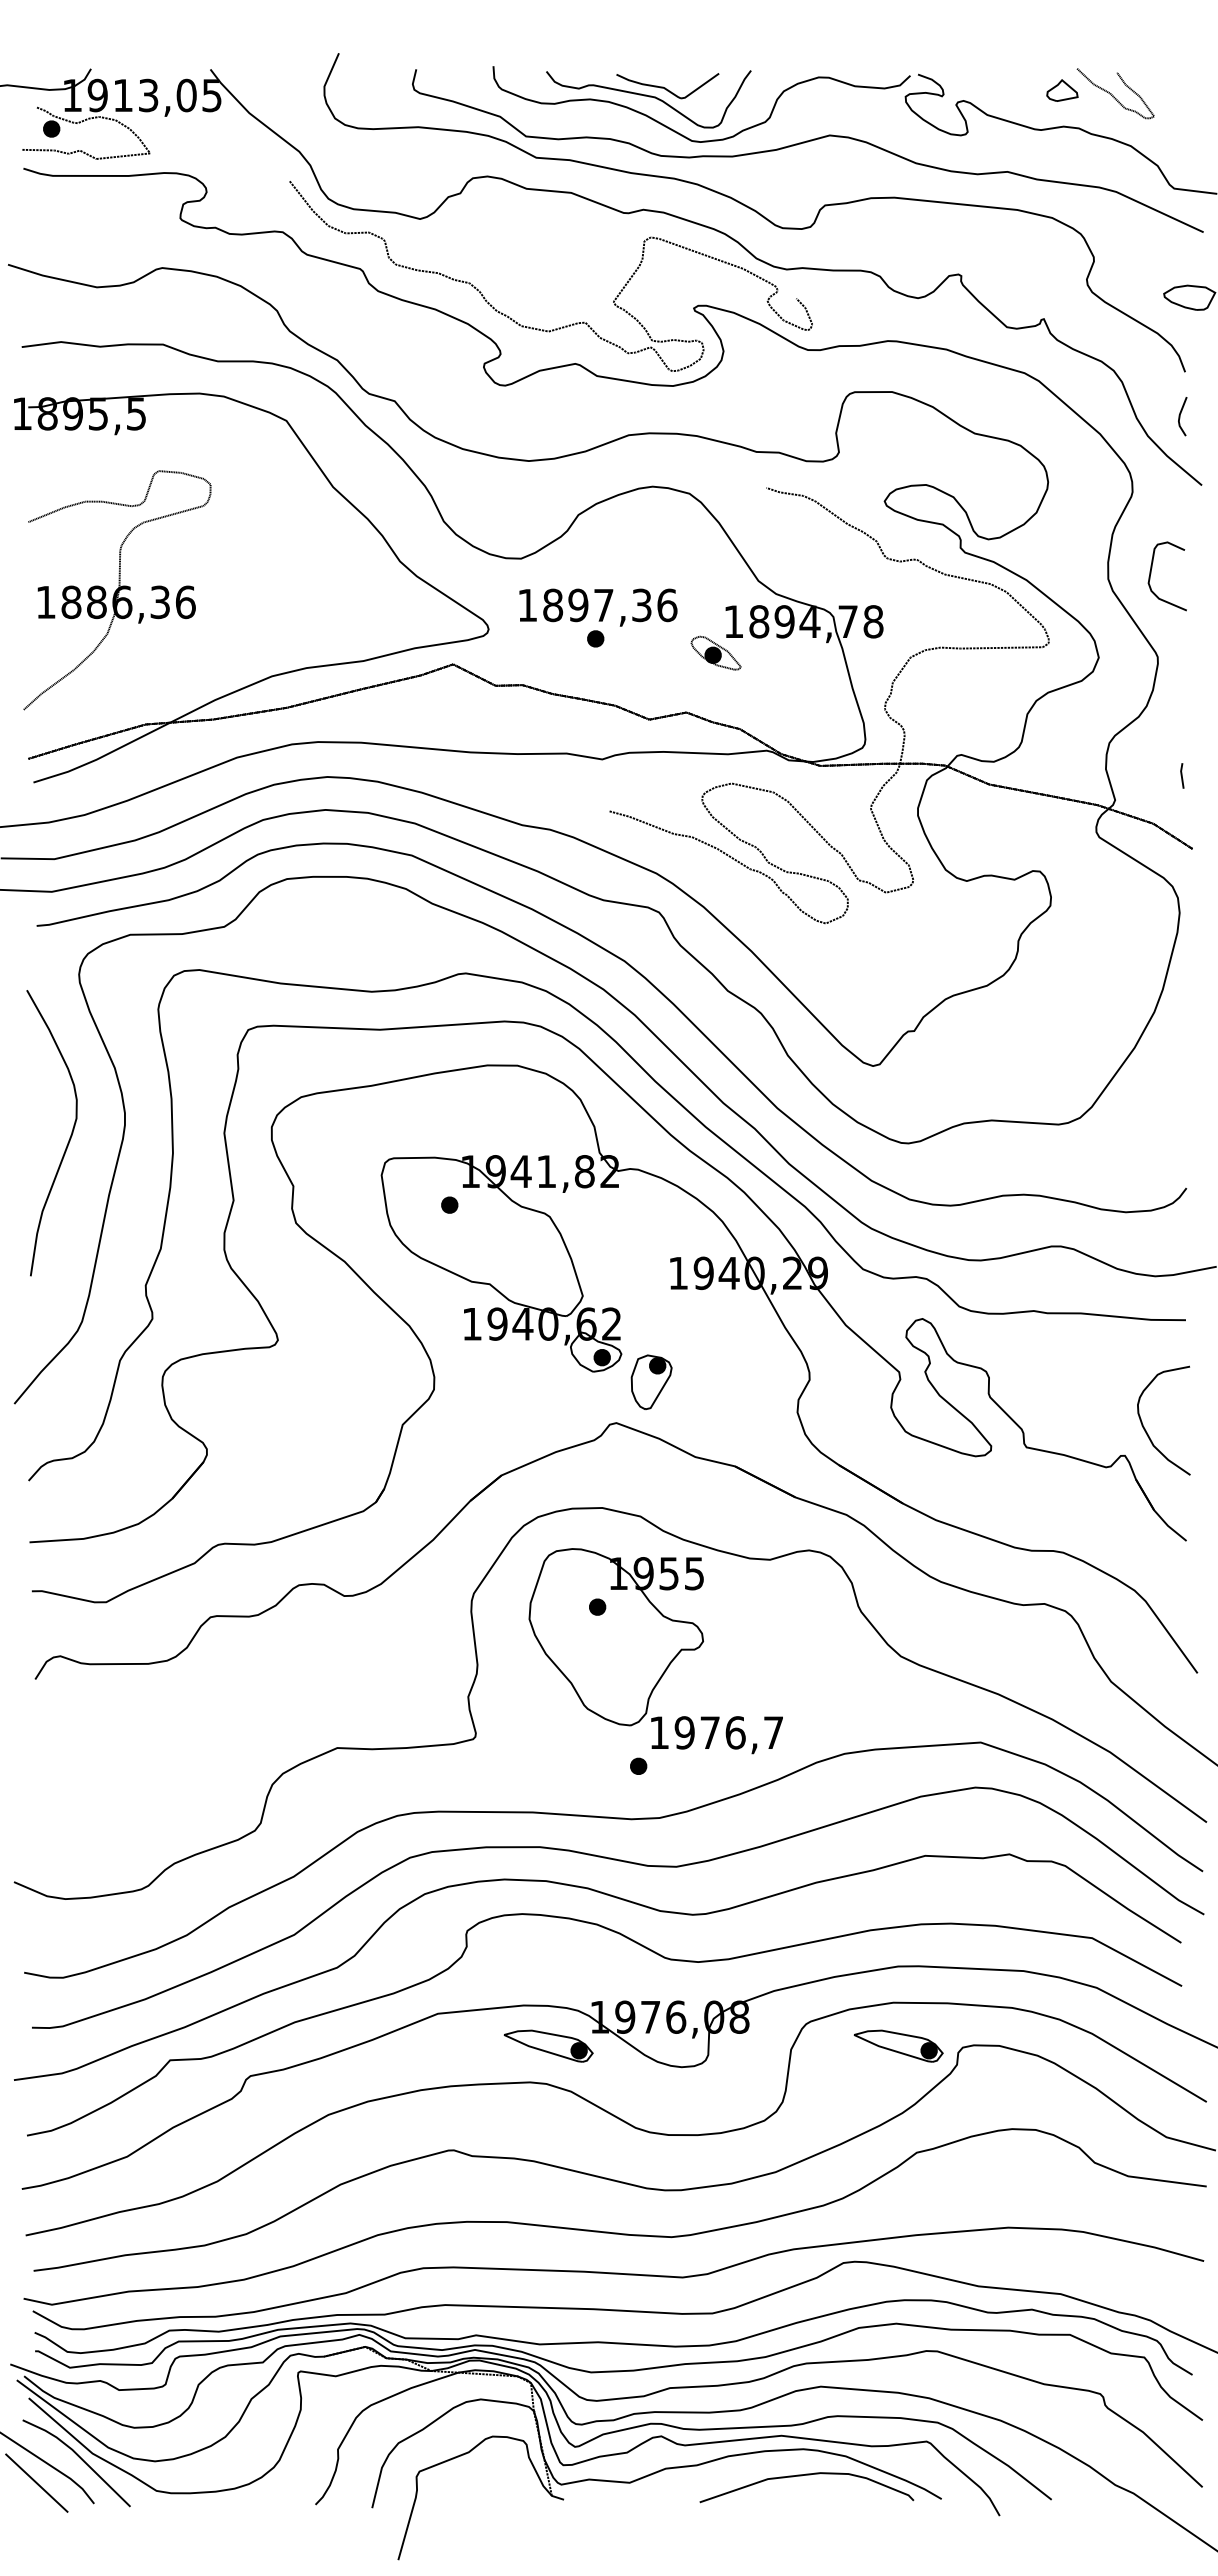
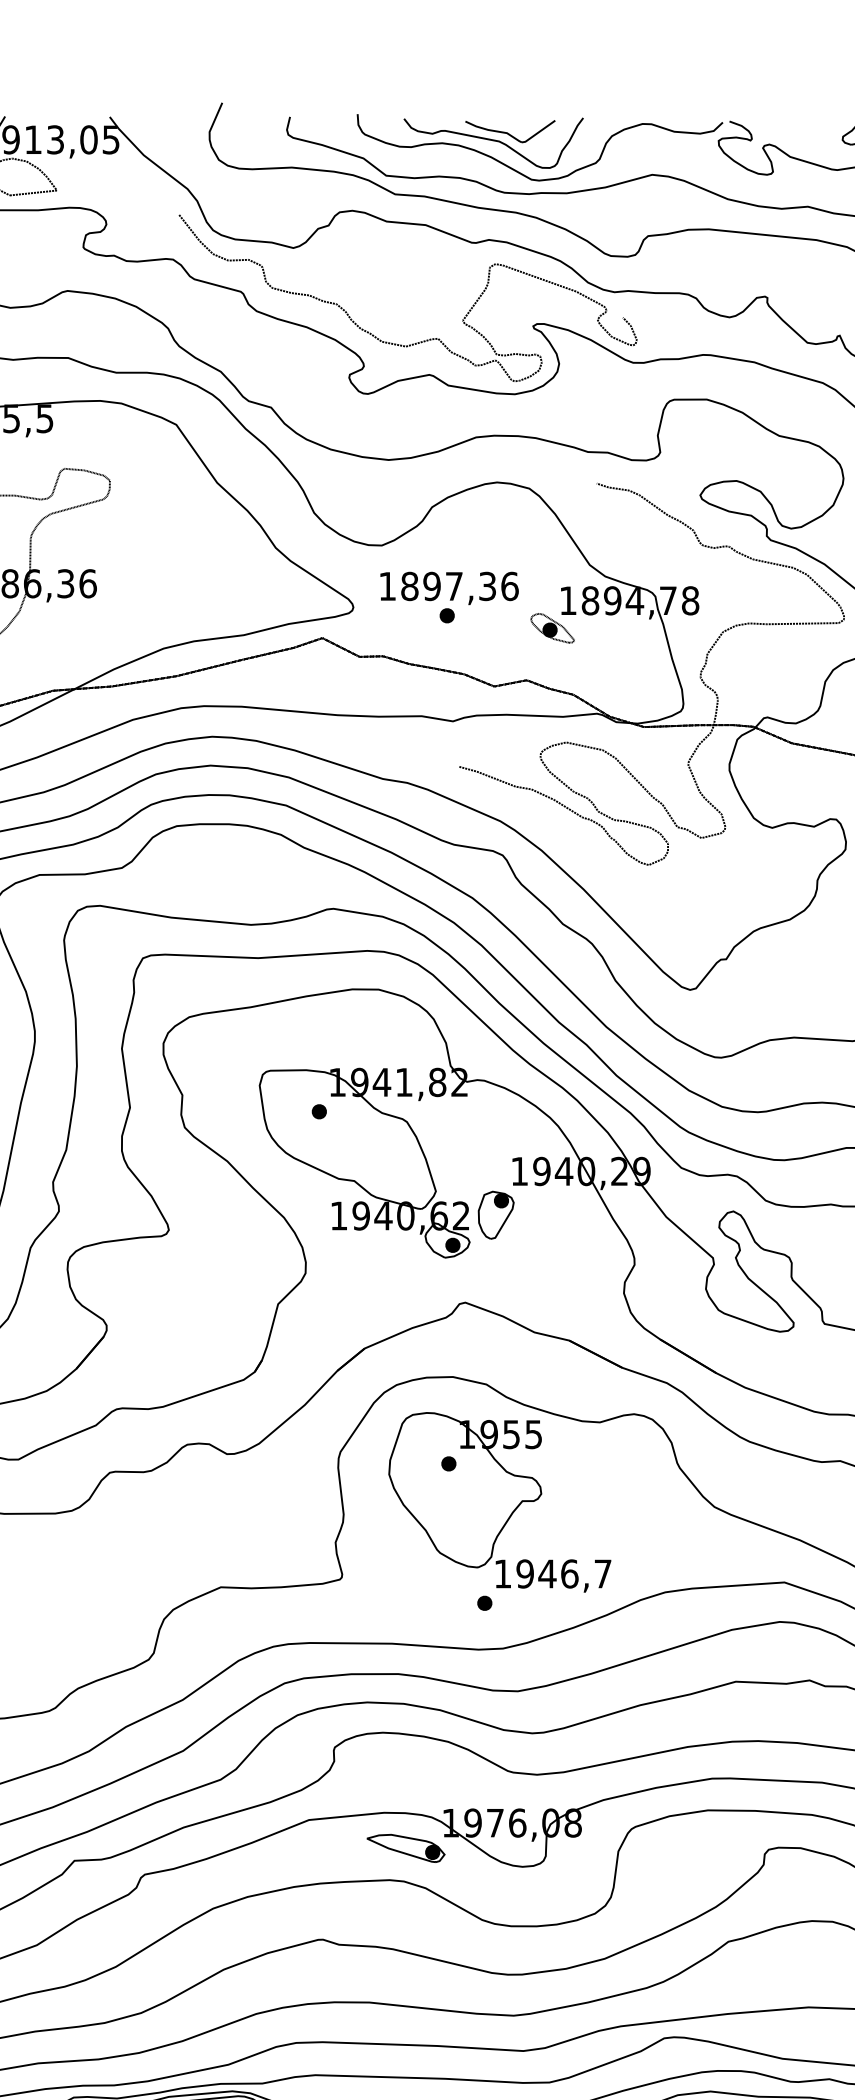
part: (651, 1381) -> (496, 1214), moved
text: (709, 1732) -> (546, 1573), 1976,7 -> 1946,7
part: (898, 2045) -> (712, 1847), removed

